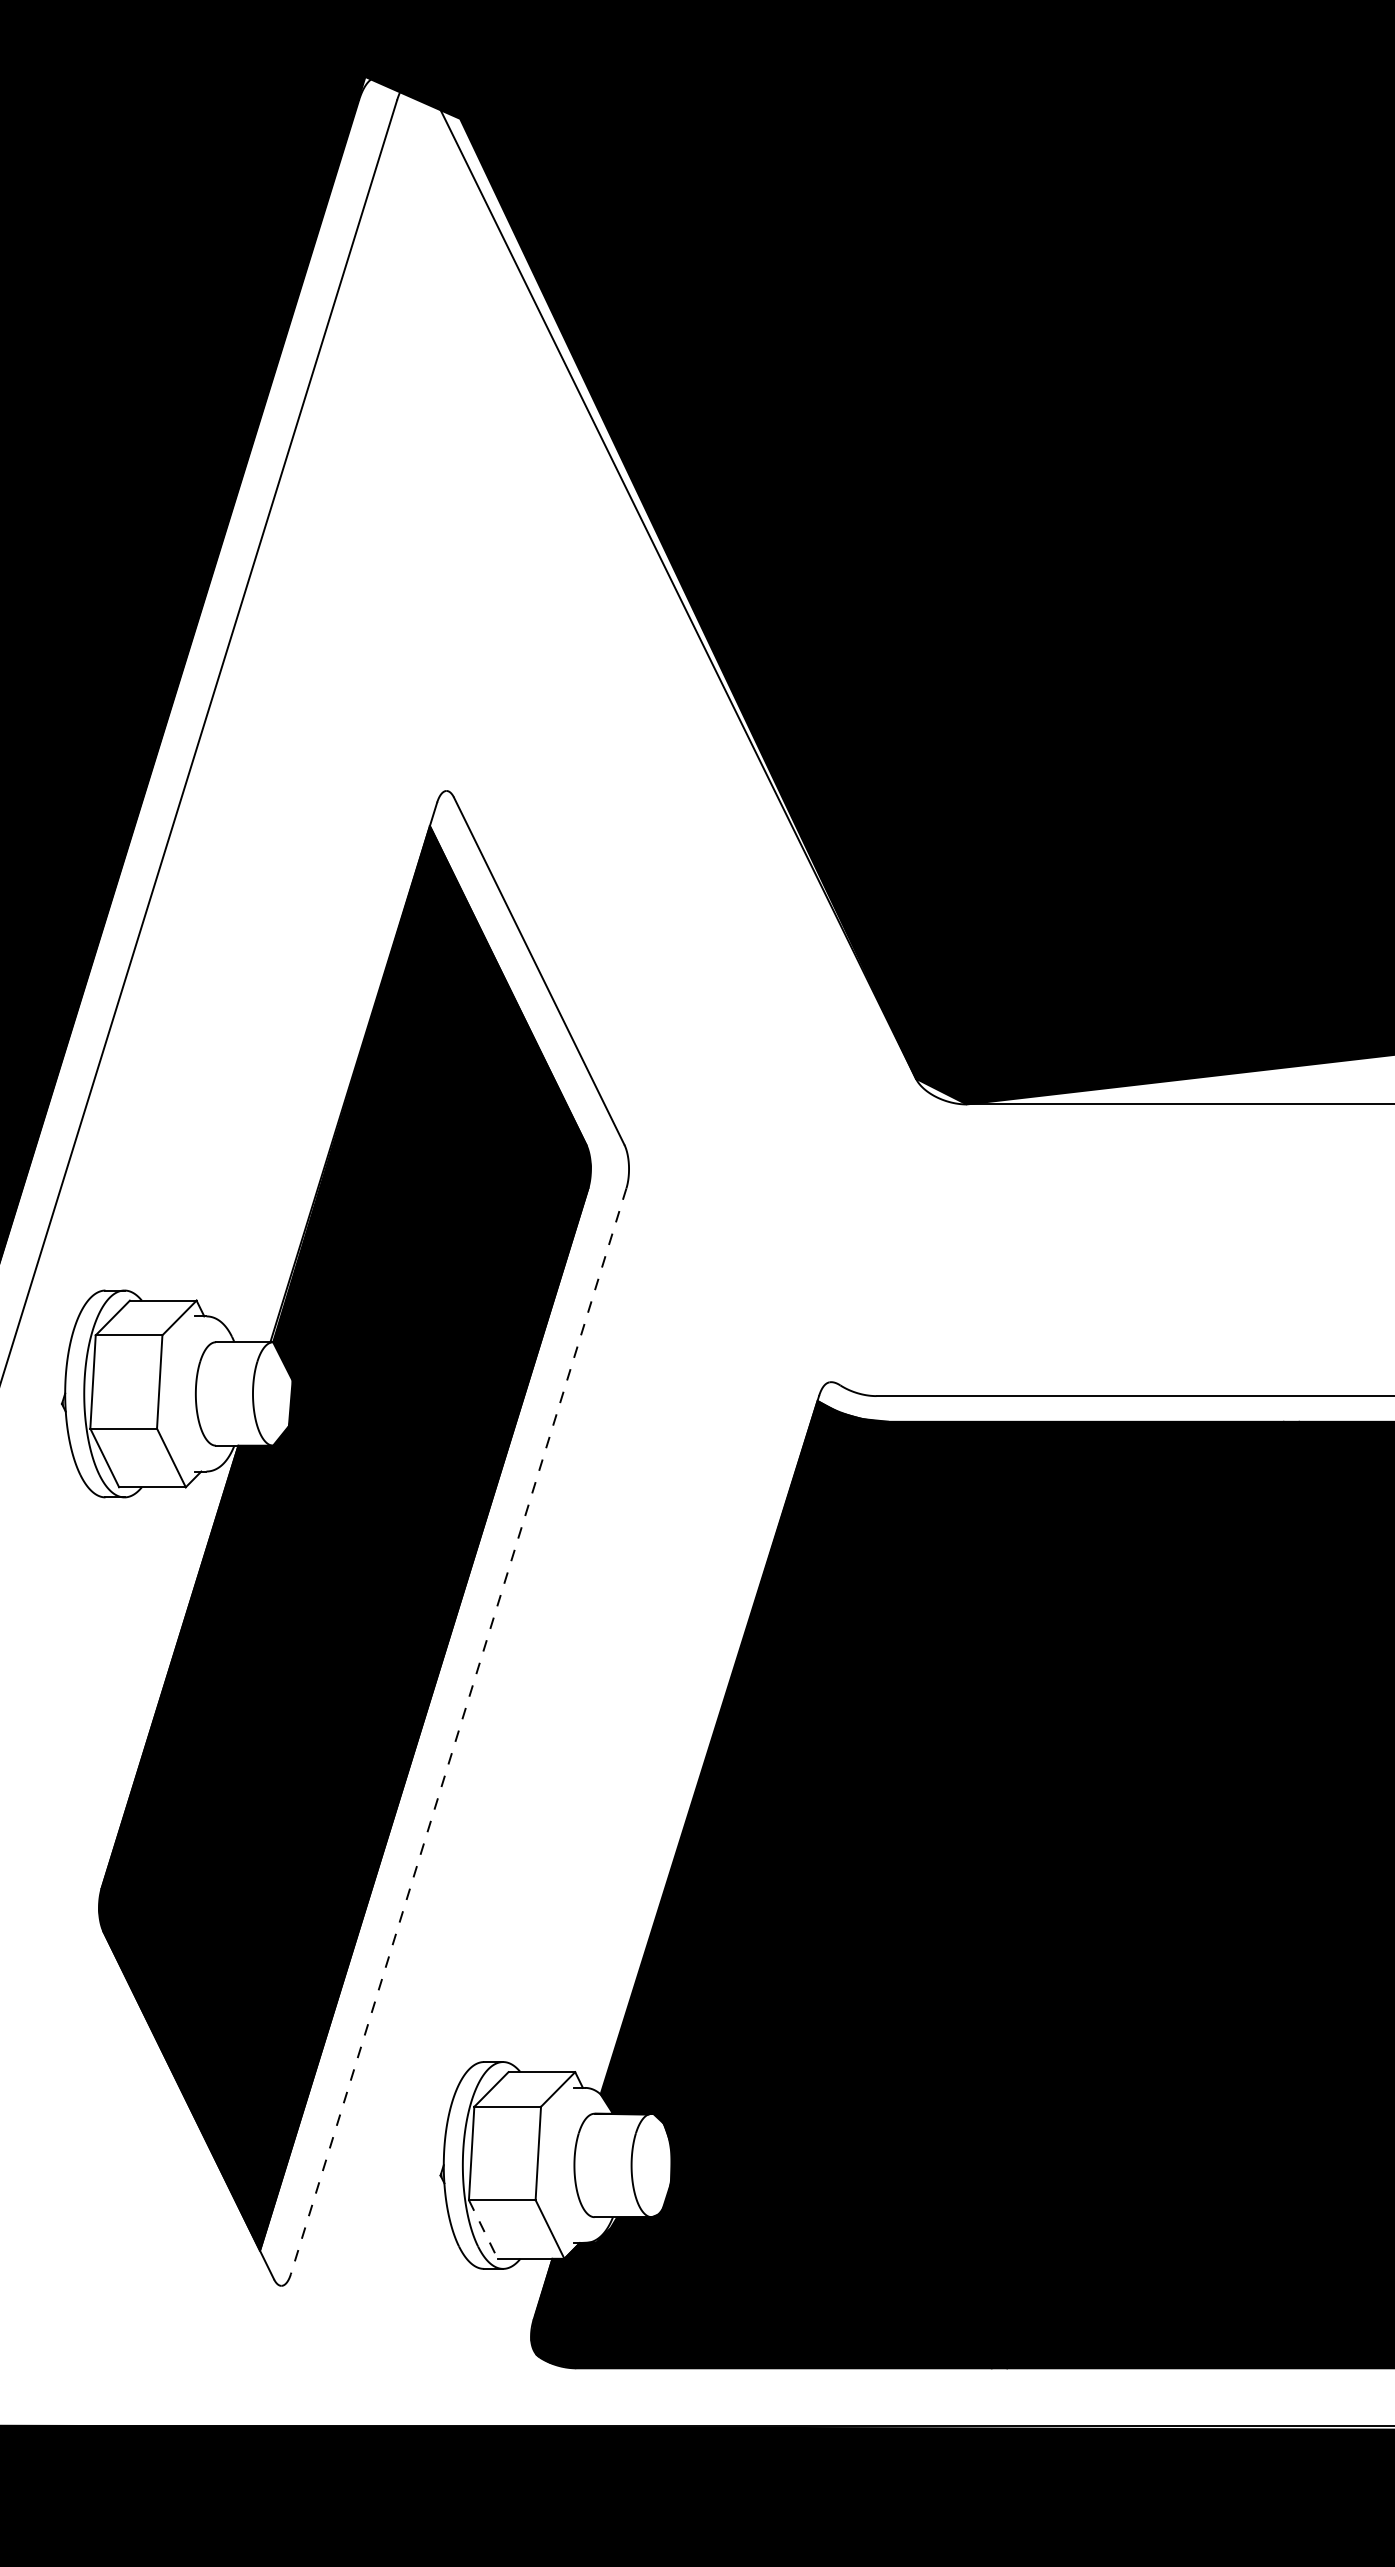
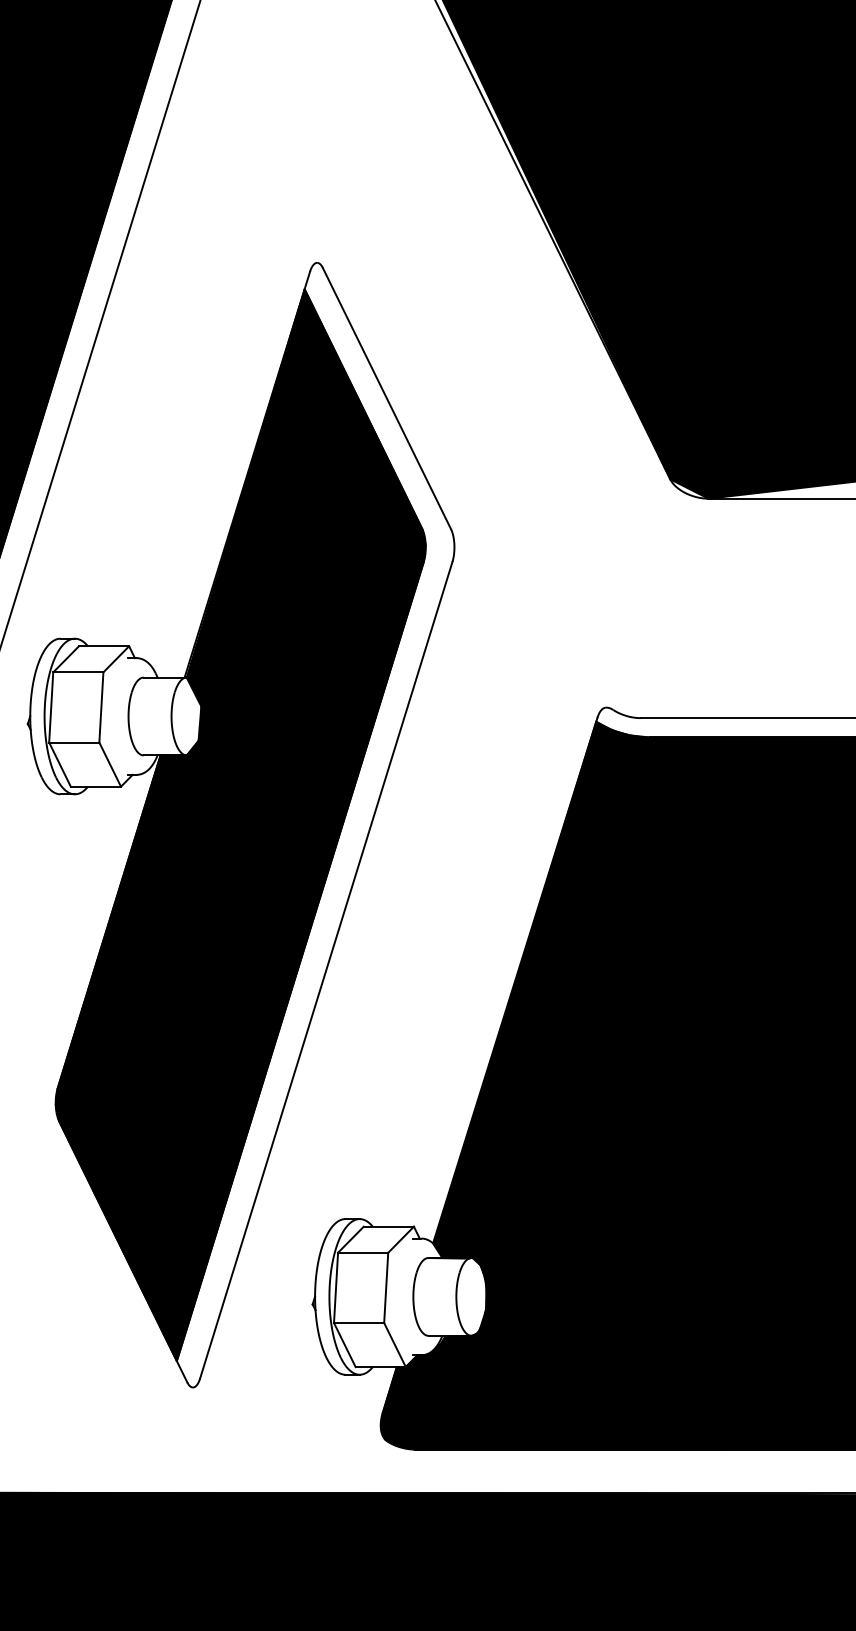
line: (458, 1731) -> (326, 970), dashed -> solid
line: (483, 2229) -> (344, 1345), dashed -> solid

